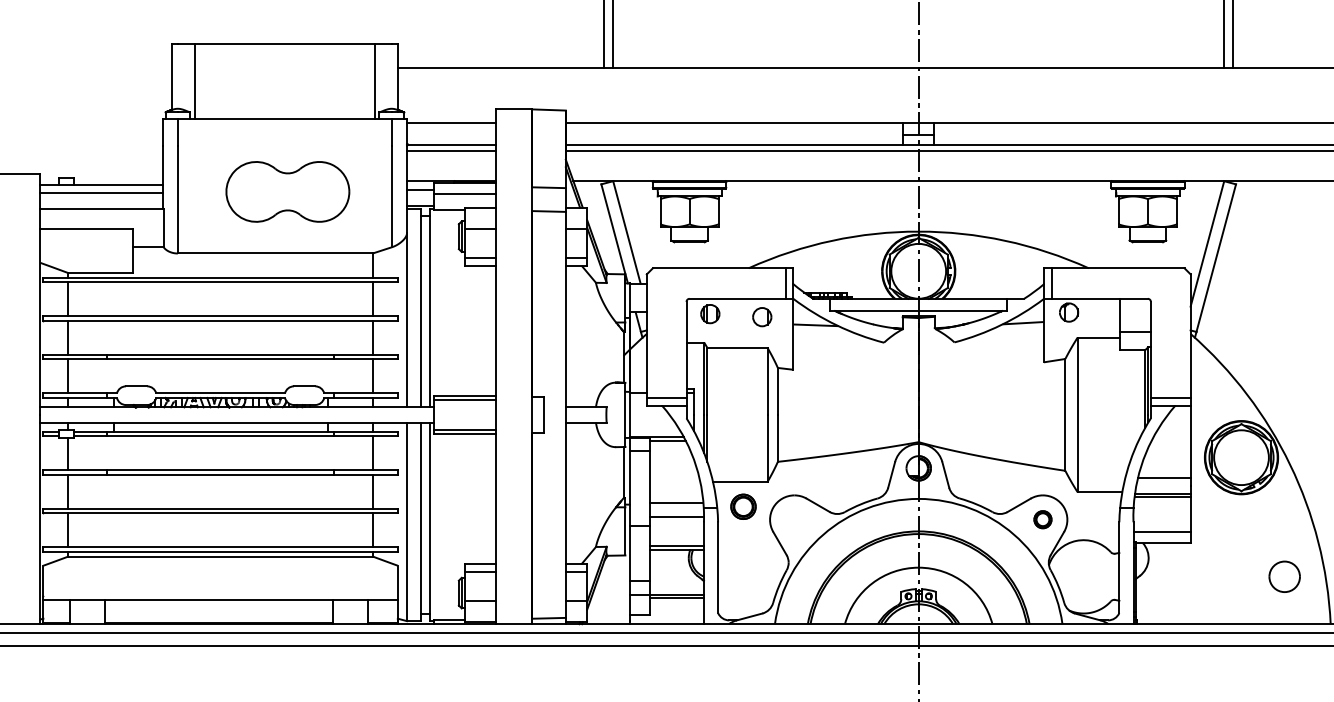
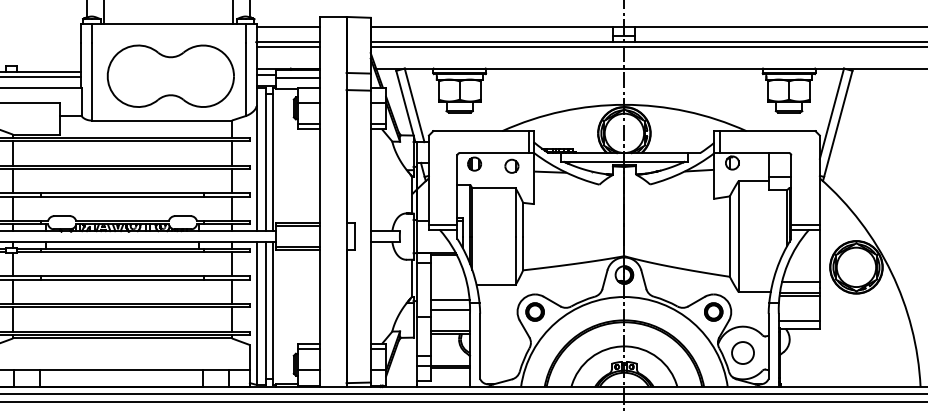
part: (287, 191) -> (170, 75), size x1.43
part: (743, 506) -> (535, 311), moved
part: (1042, 519) -> (713, 311), size x1.43
part: (1284, 576) -> (742, 352), moved

